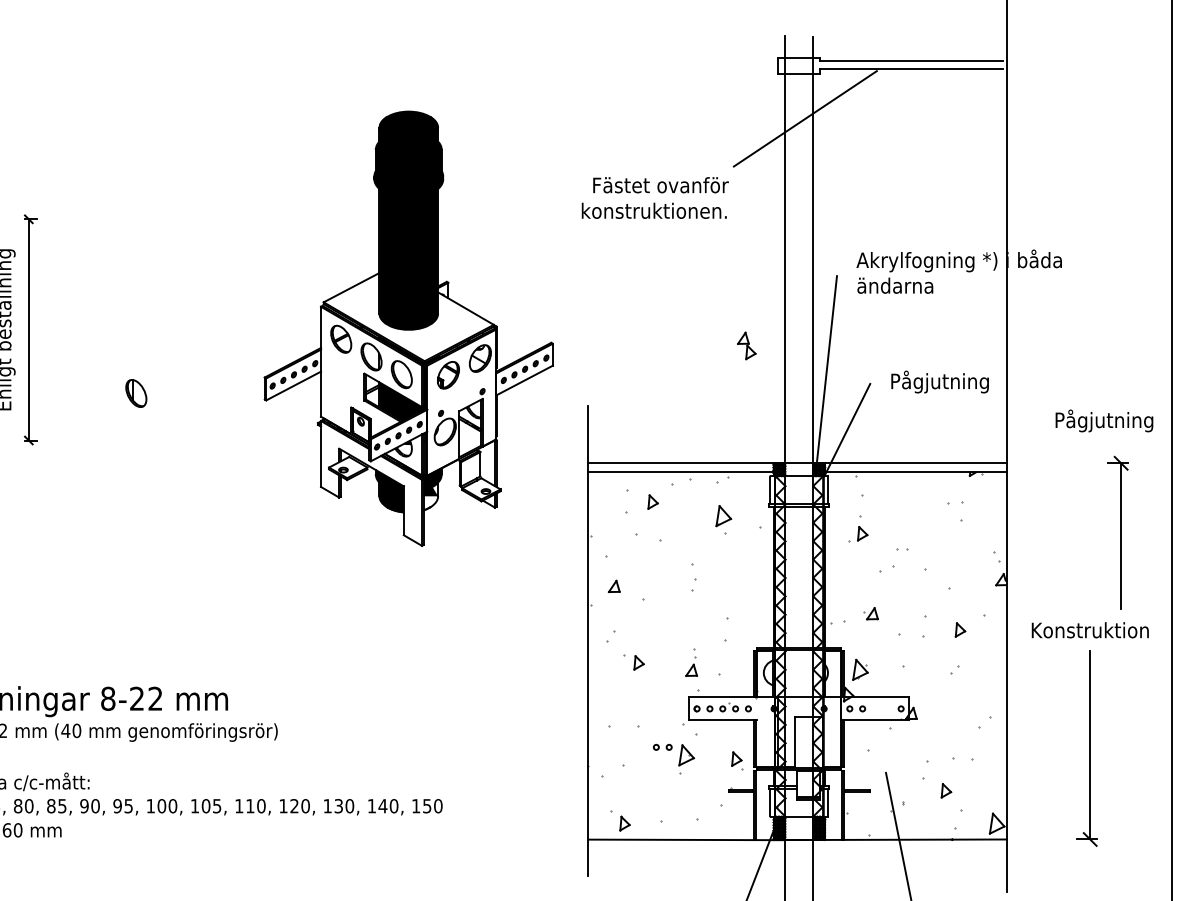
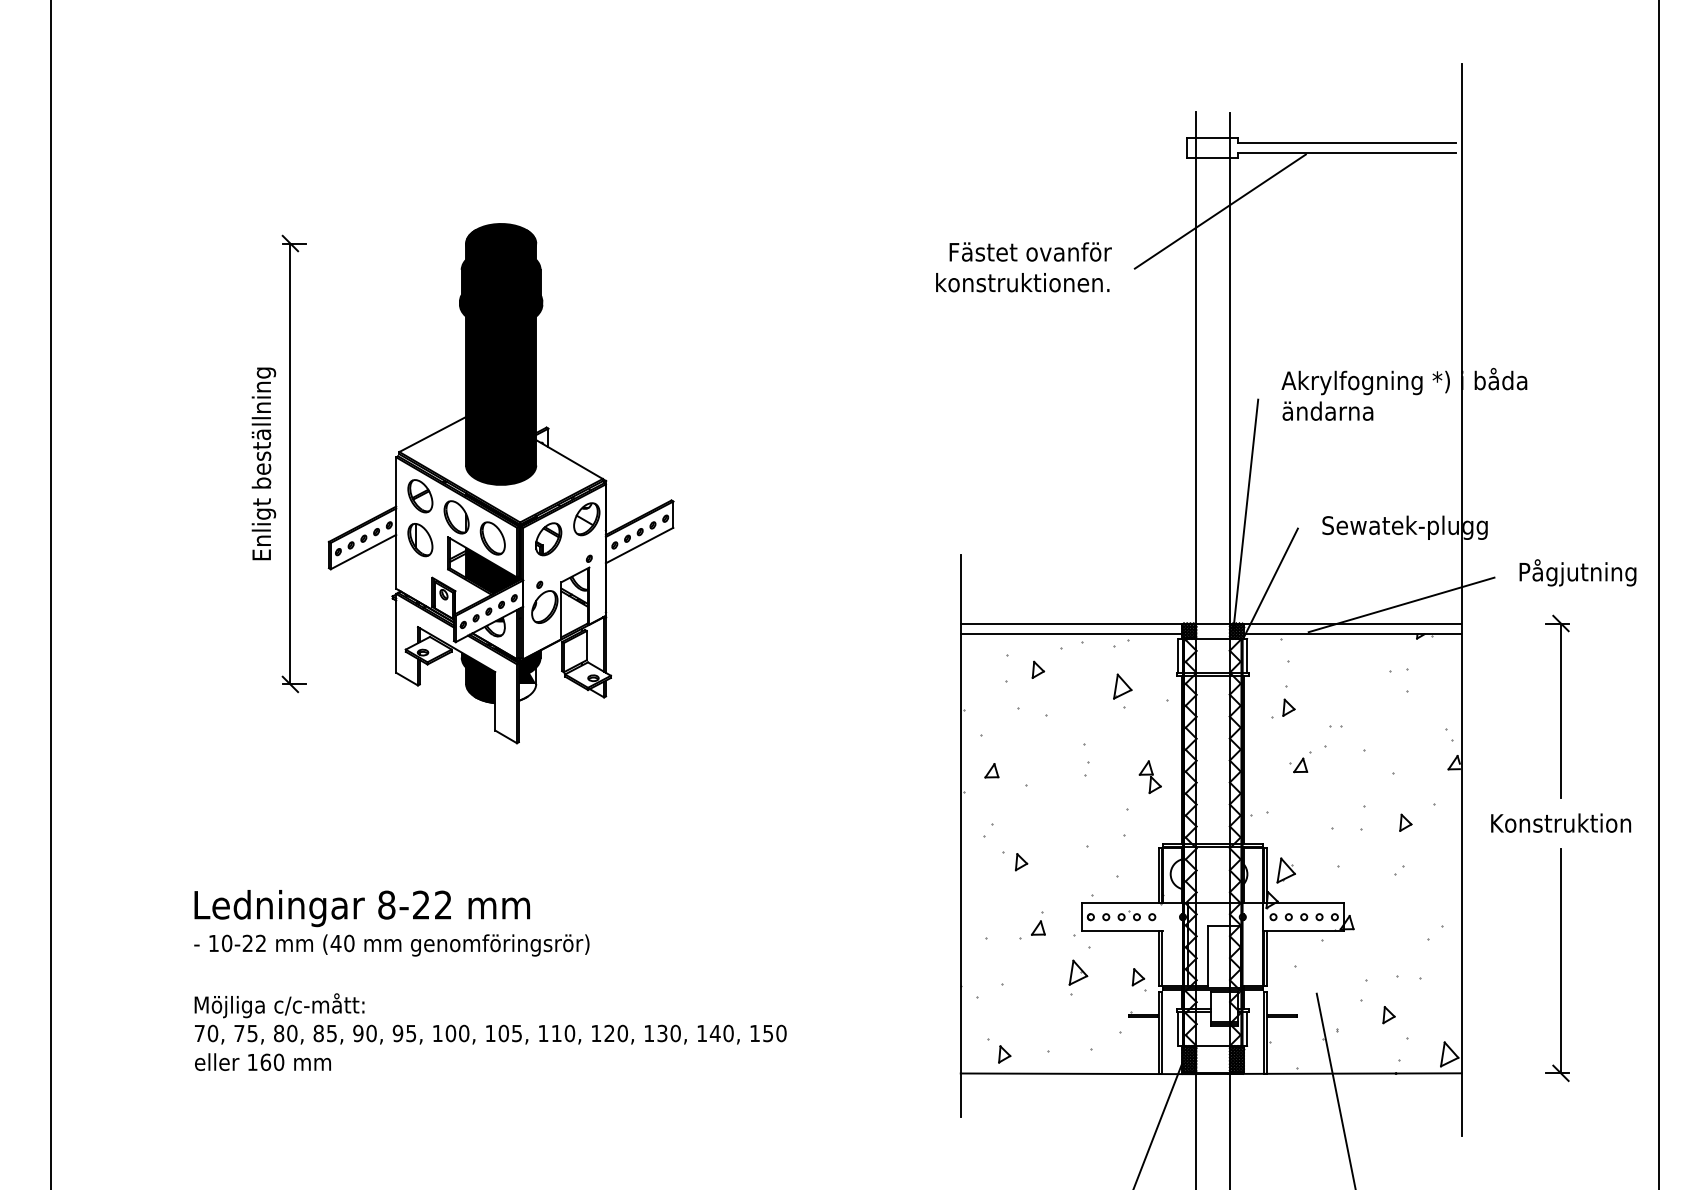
text: (654, 198) -> (1023, 267), moved
part: (408, 328) -> (500, 483), moved
part: (30, 329) -> (293, 463), size x1.67
part: (746, 345) -> (1149, 776), moved
text: (959, 381) -> (1404, 525), Pågjutning -> Sewatek-plugg
line: (956, 447) -> (1401, 604), added
part: (1118, 532) -> (1557, 706), moved
part: (870, 613) -> (1298, 765), moved
part: (691, 666) -> (1038, 923), moved
part: (662, 747) -> (1311, 917), moved

